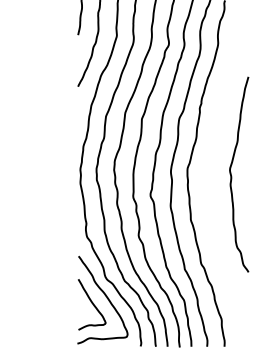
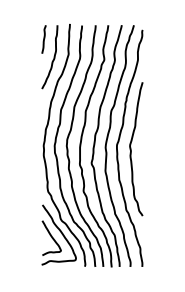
curve: (232, 175) -> (131, 149), moved

